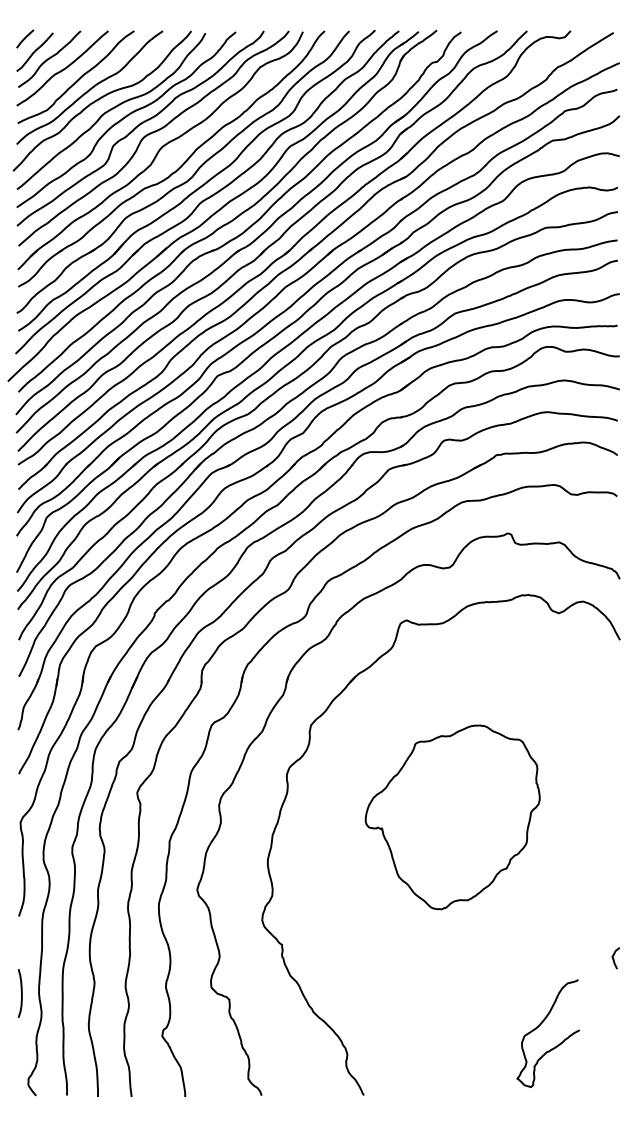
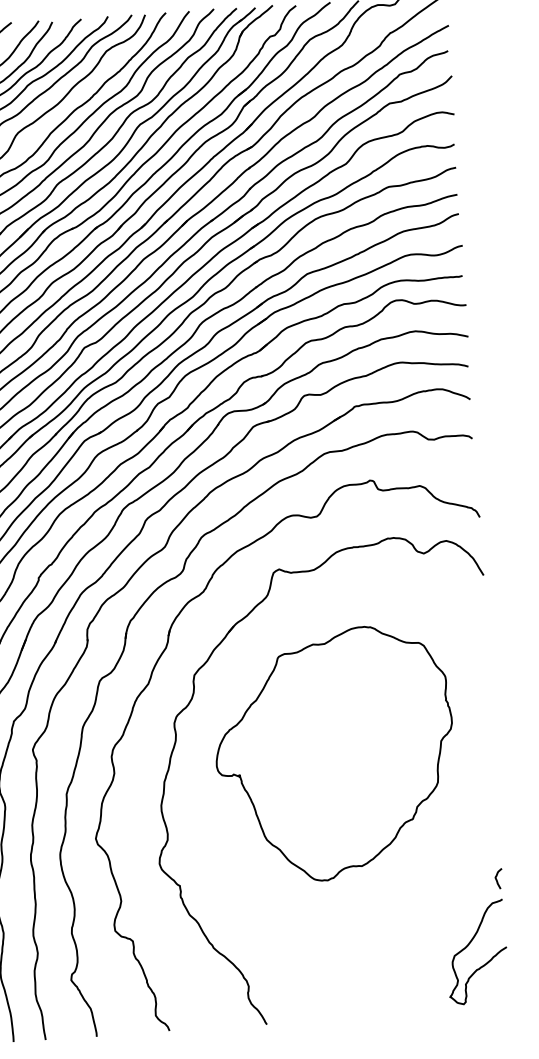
part: (452, 817) -> (334, 754), size x1.43
curve: (540, 1025) -> (469, 945), moved

